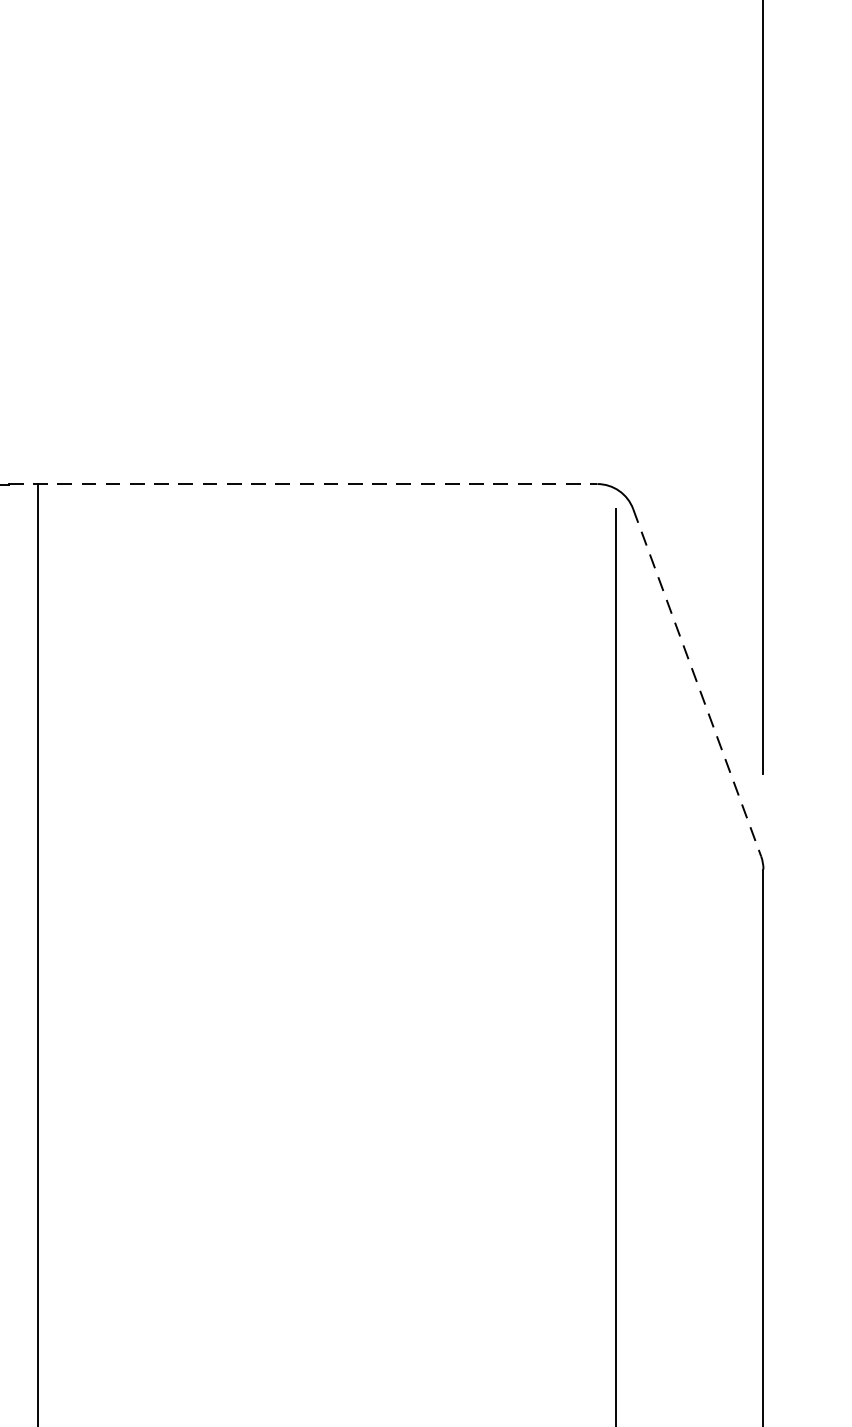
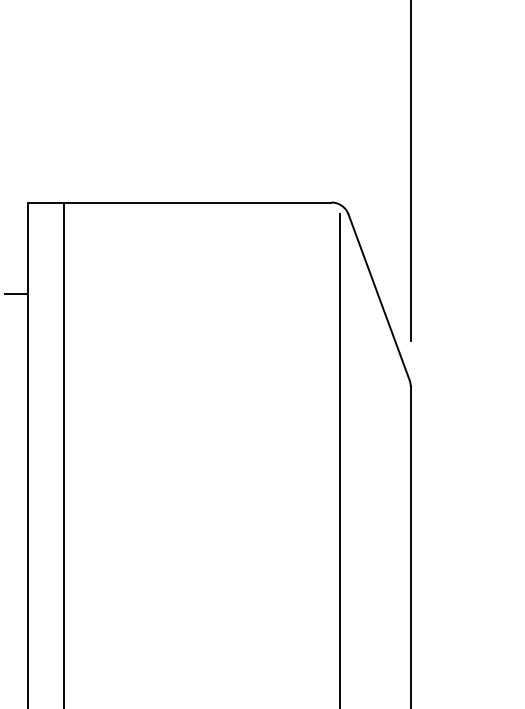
line: (304, 484) -> (191, 202), dashed -> solid
line: (698, 683) -> (379, 297), dashed -> solid

